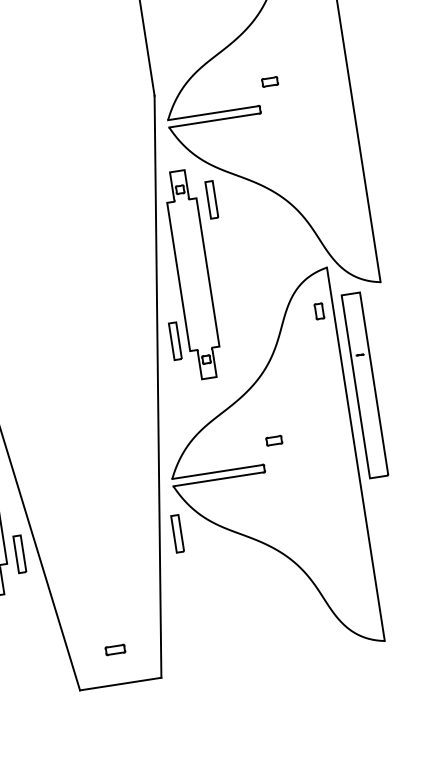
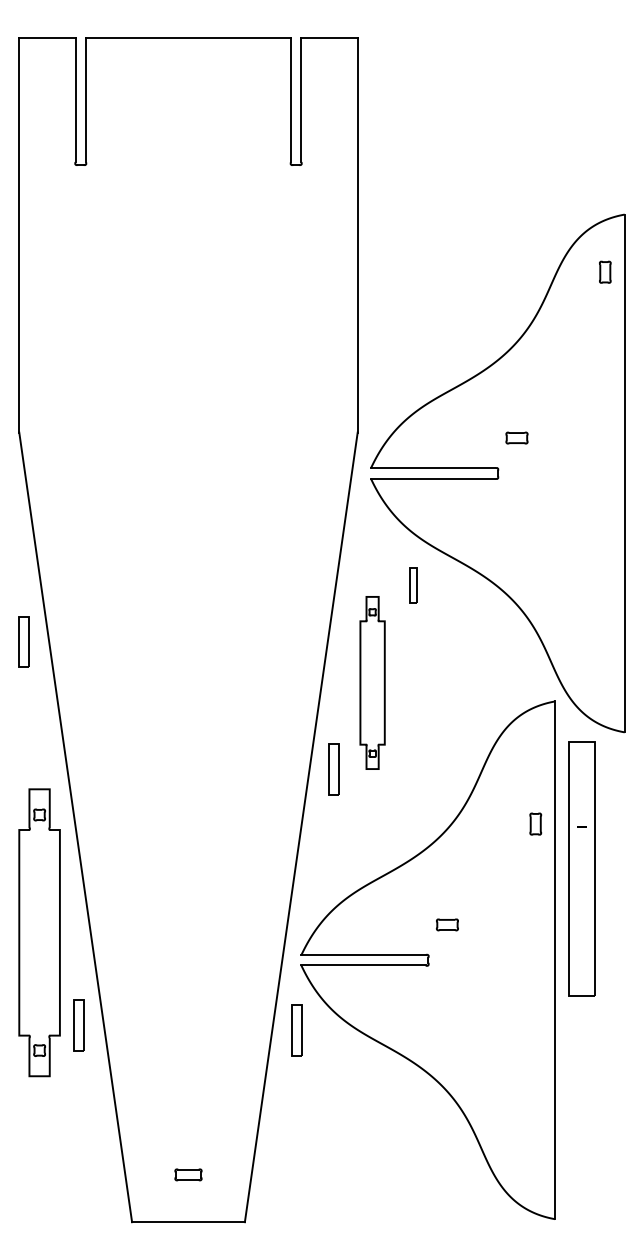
part: (211, 199) -> (413, 585), size x0.7
part: (193, 274) -> (372, 682), size x0.6
part: (319, 310) -> (535, 823), moved

